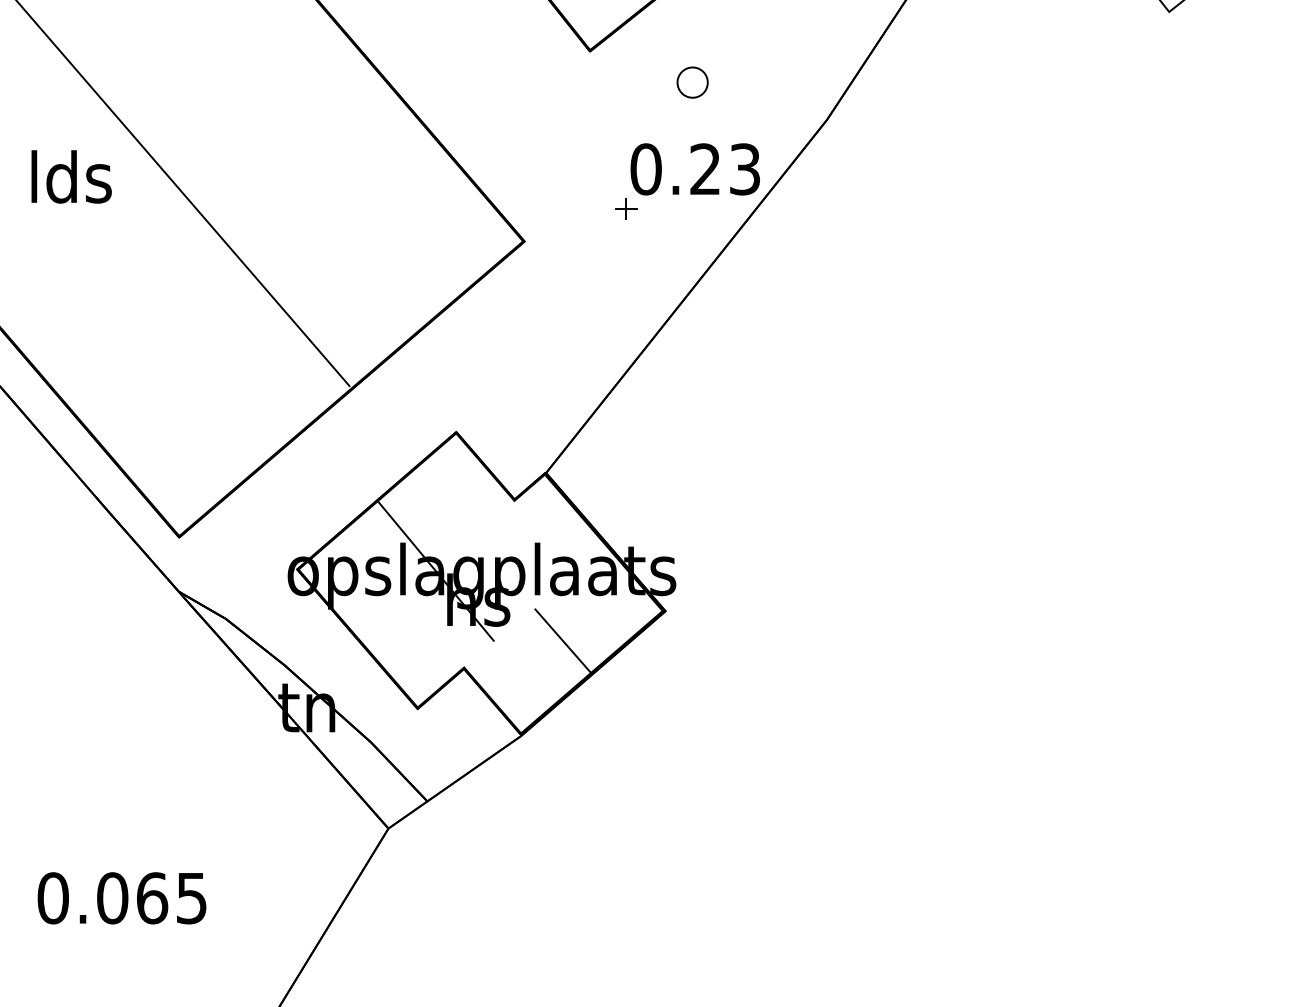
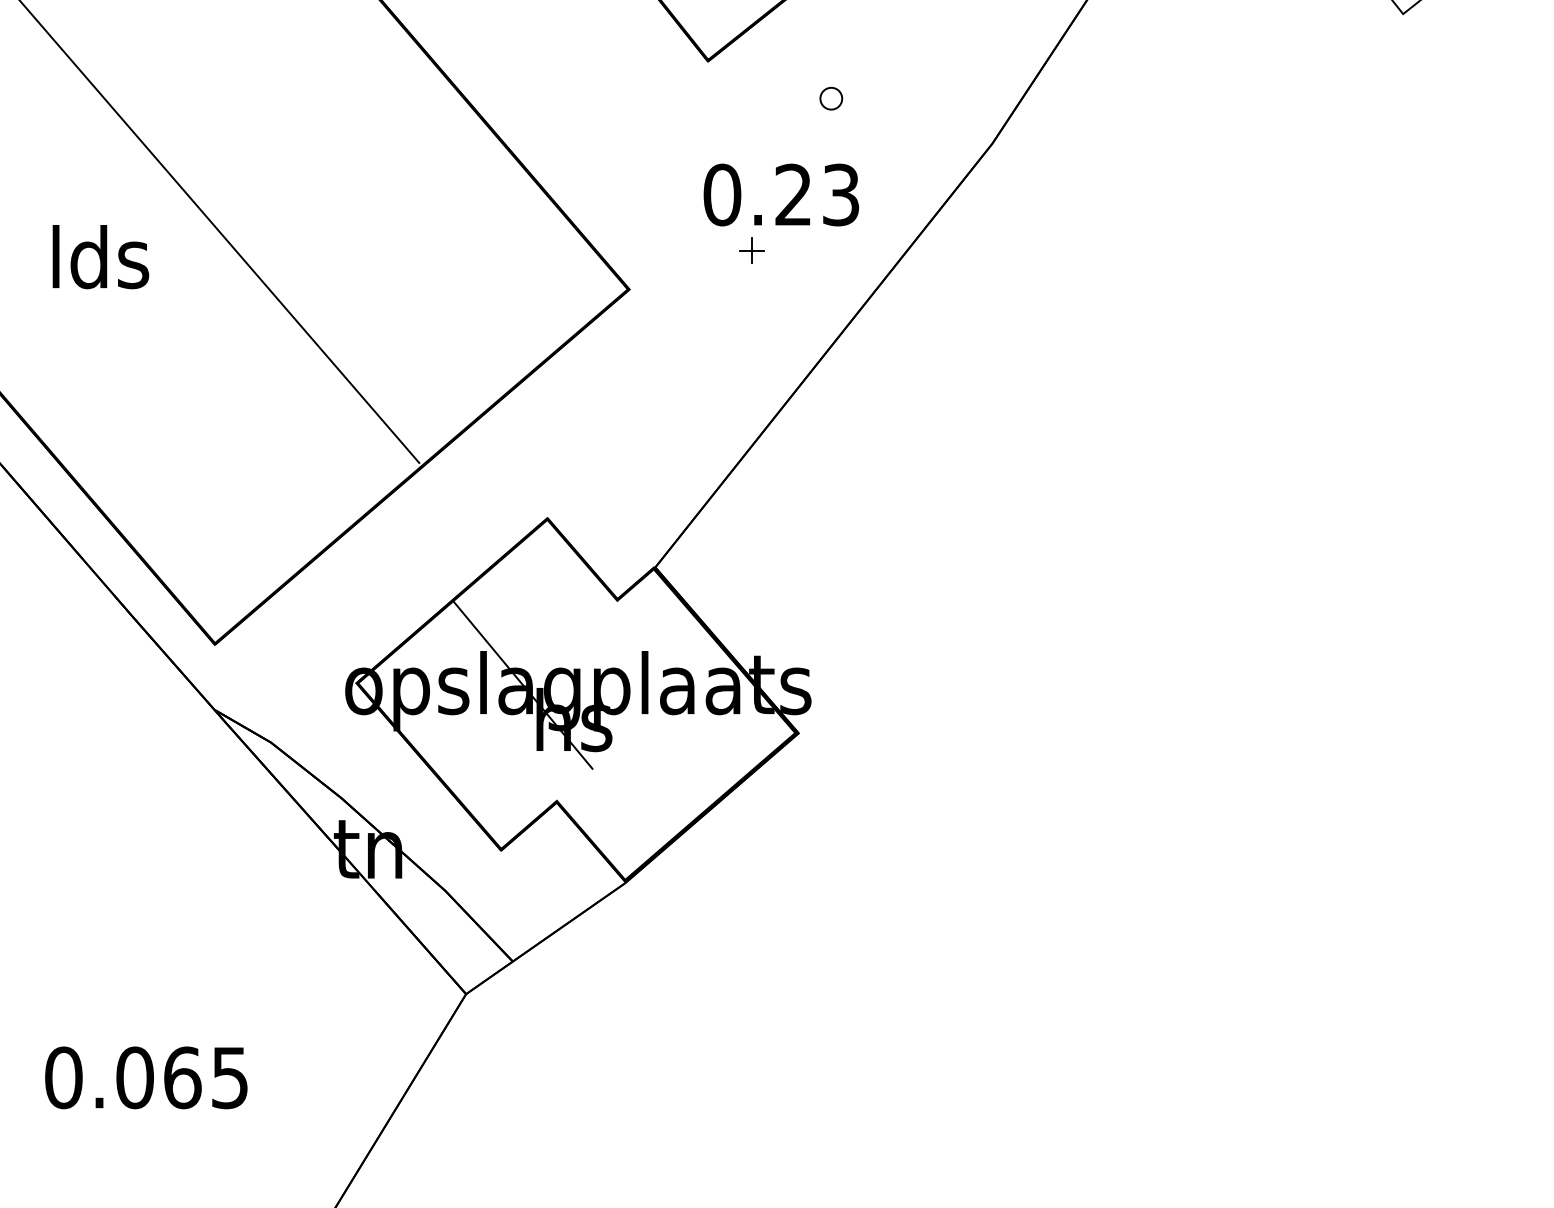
part: (692, 82) -> (831, 98), size x0.6
text: (695, 168) -> (781, 194), moved
text: (71, 177) -> (100, 257), moved
line: (562, 640) -> (675, 768), removed

